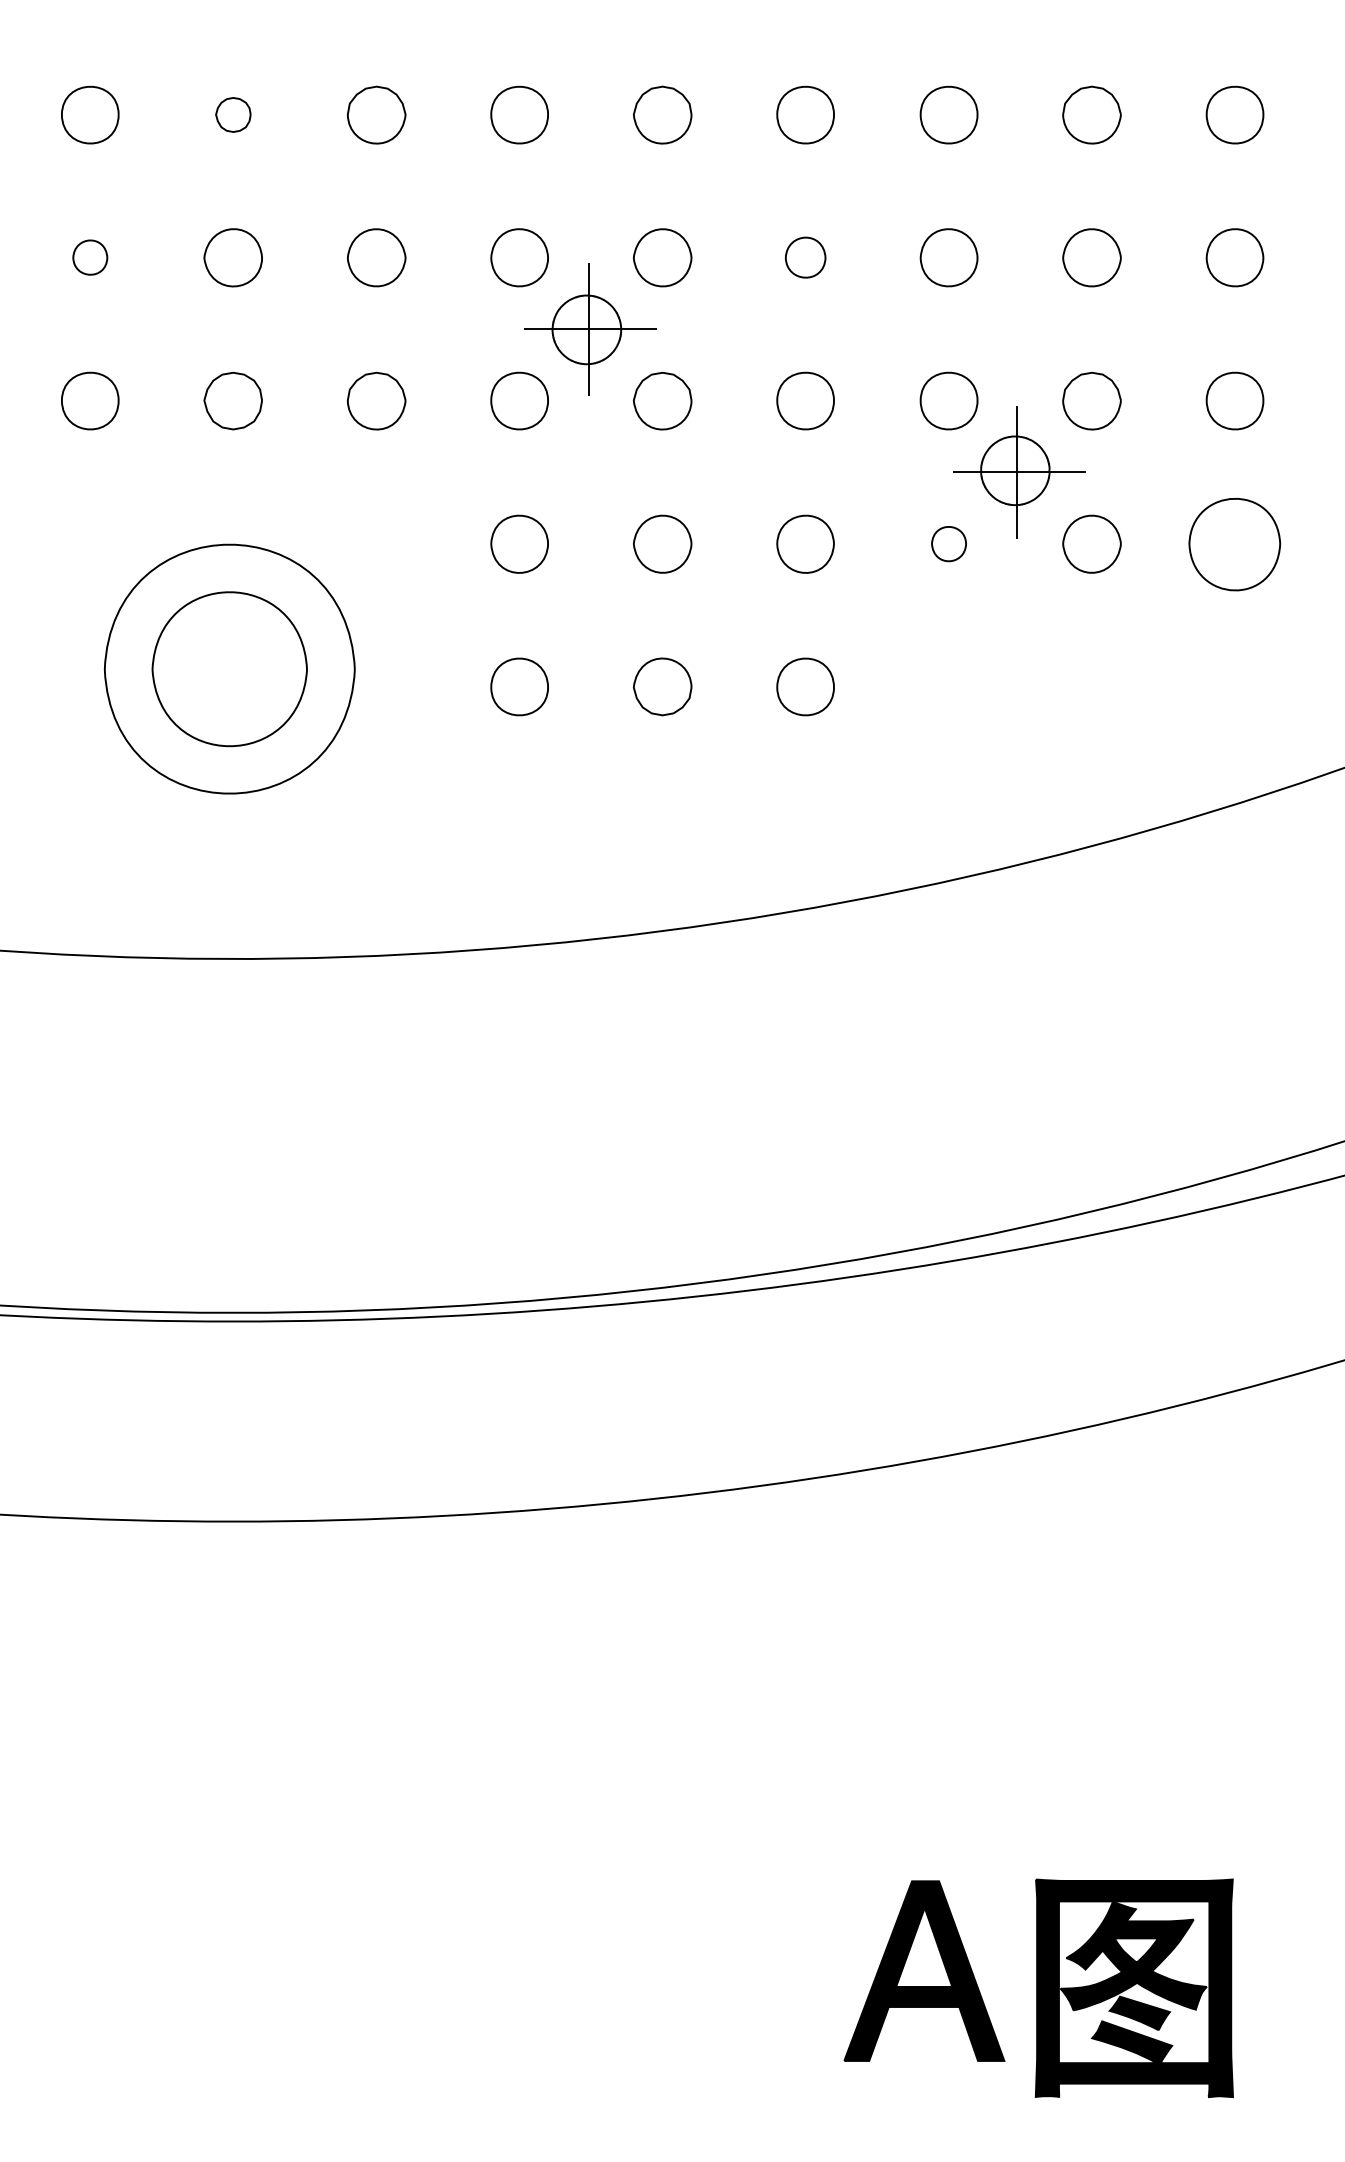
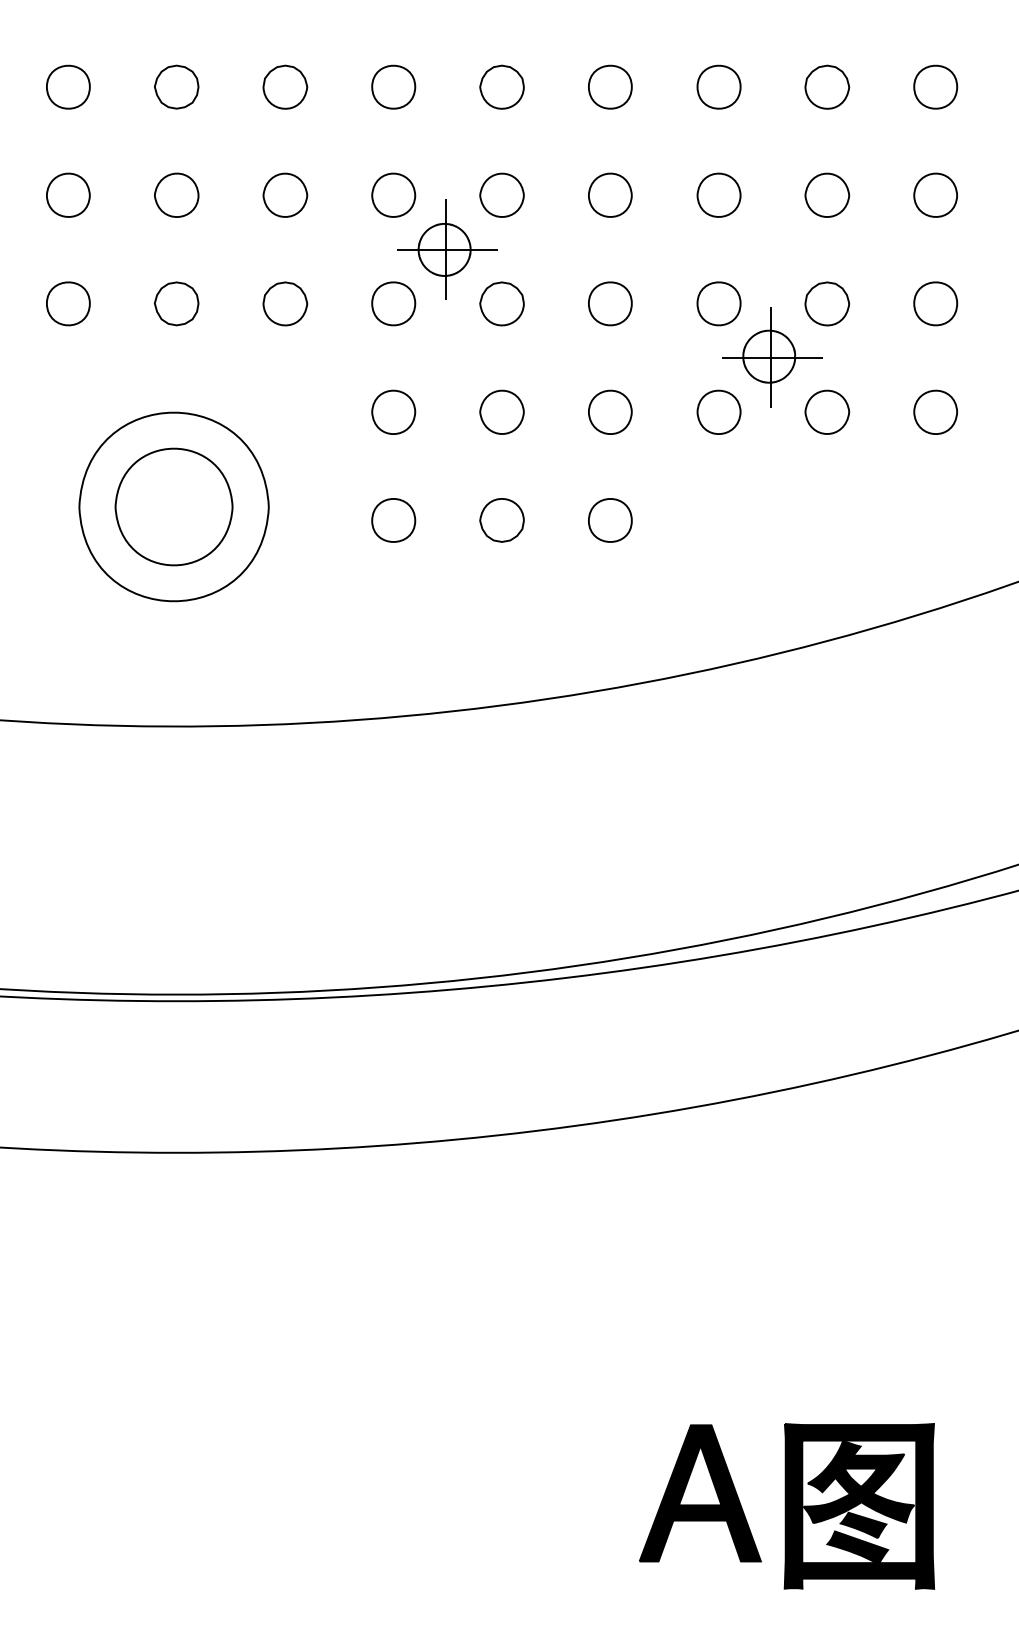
part: (232, 114) -> (176, 86), size x1.67
part: (90, 256) -> (68, 194), size x1.67
part: (805, 256) -> (610, 194), size x1.43
part: (948, 543) -> (718, 411), size x1.67
part: (1234, 543) -> (935, 411), size x0.62

